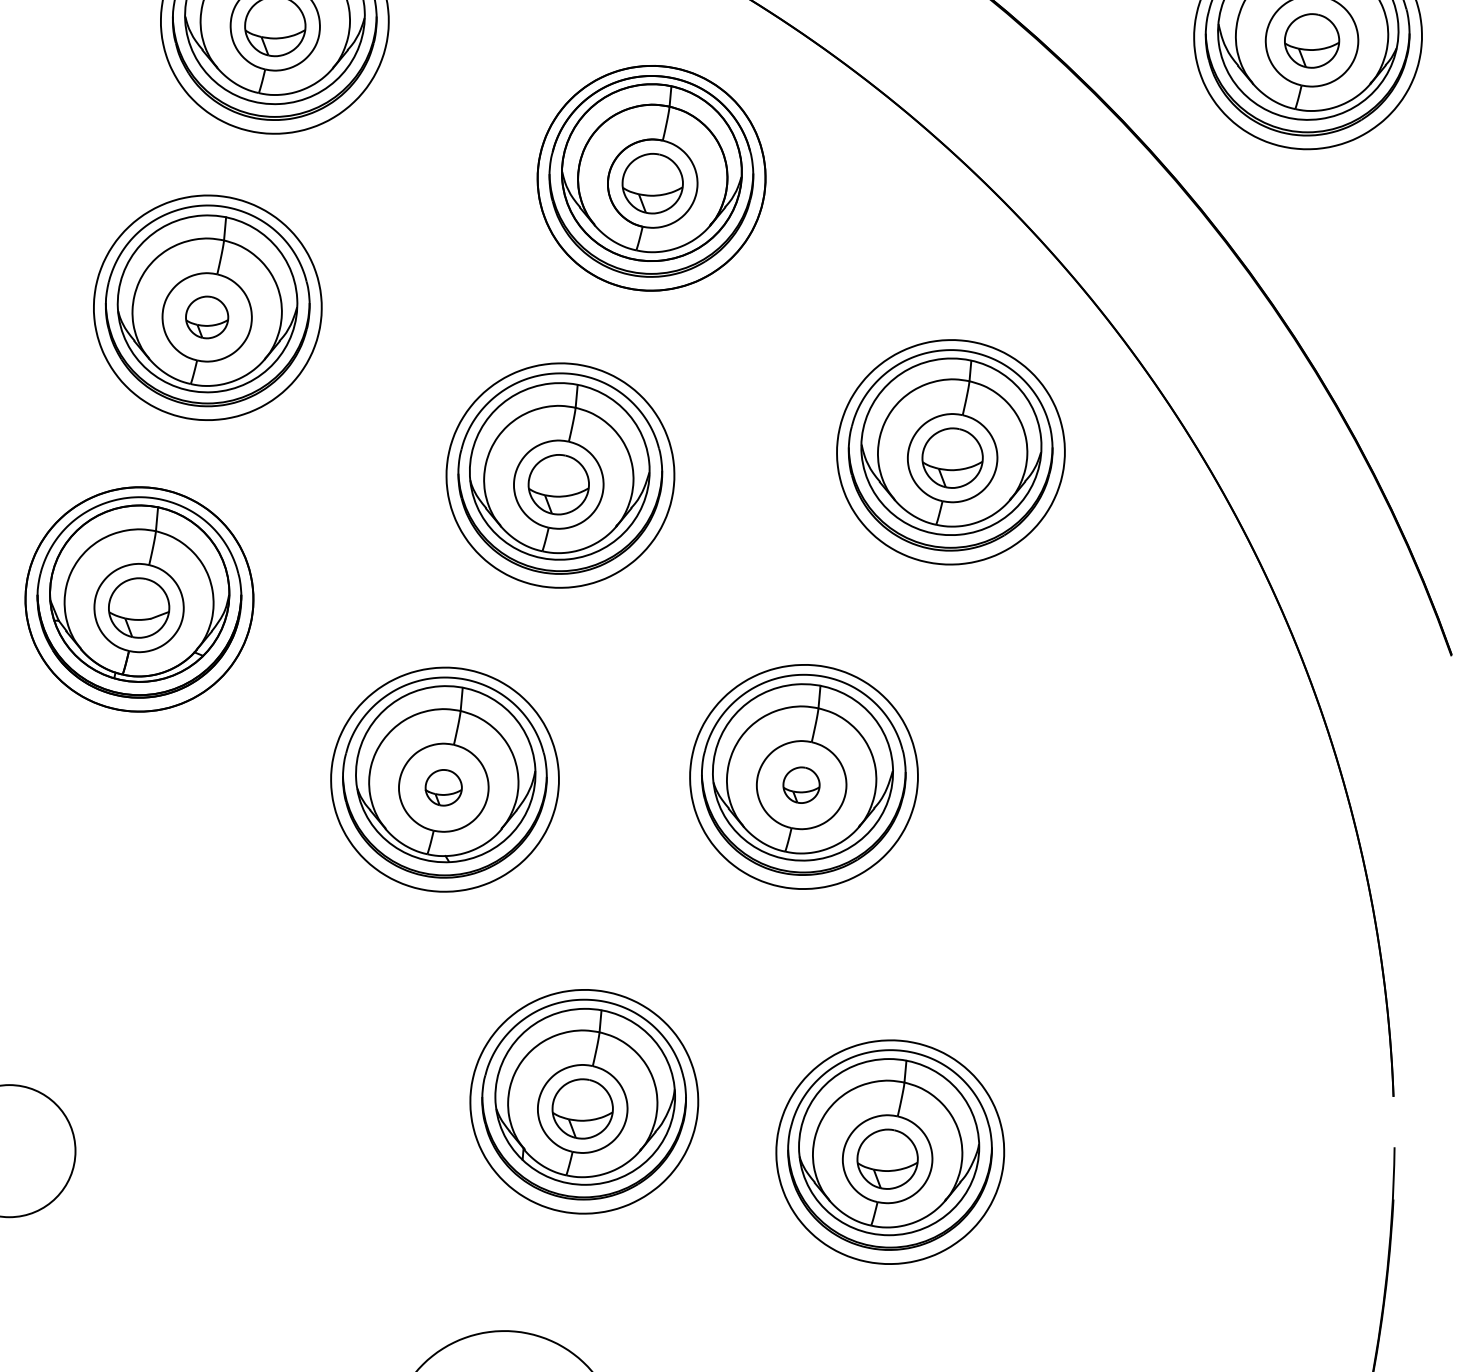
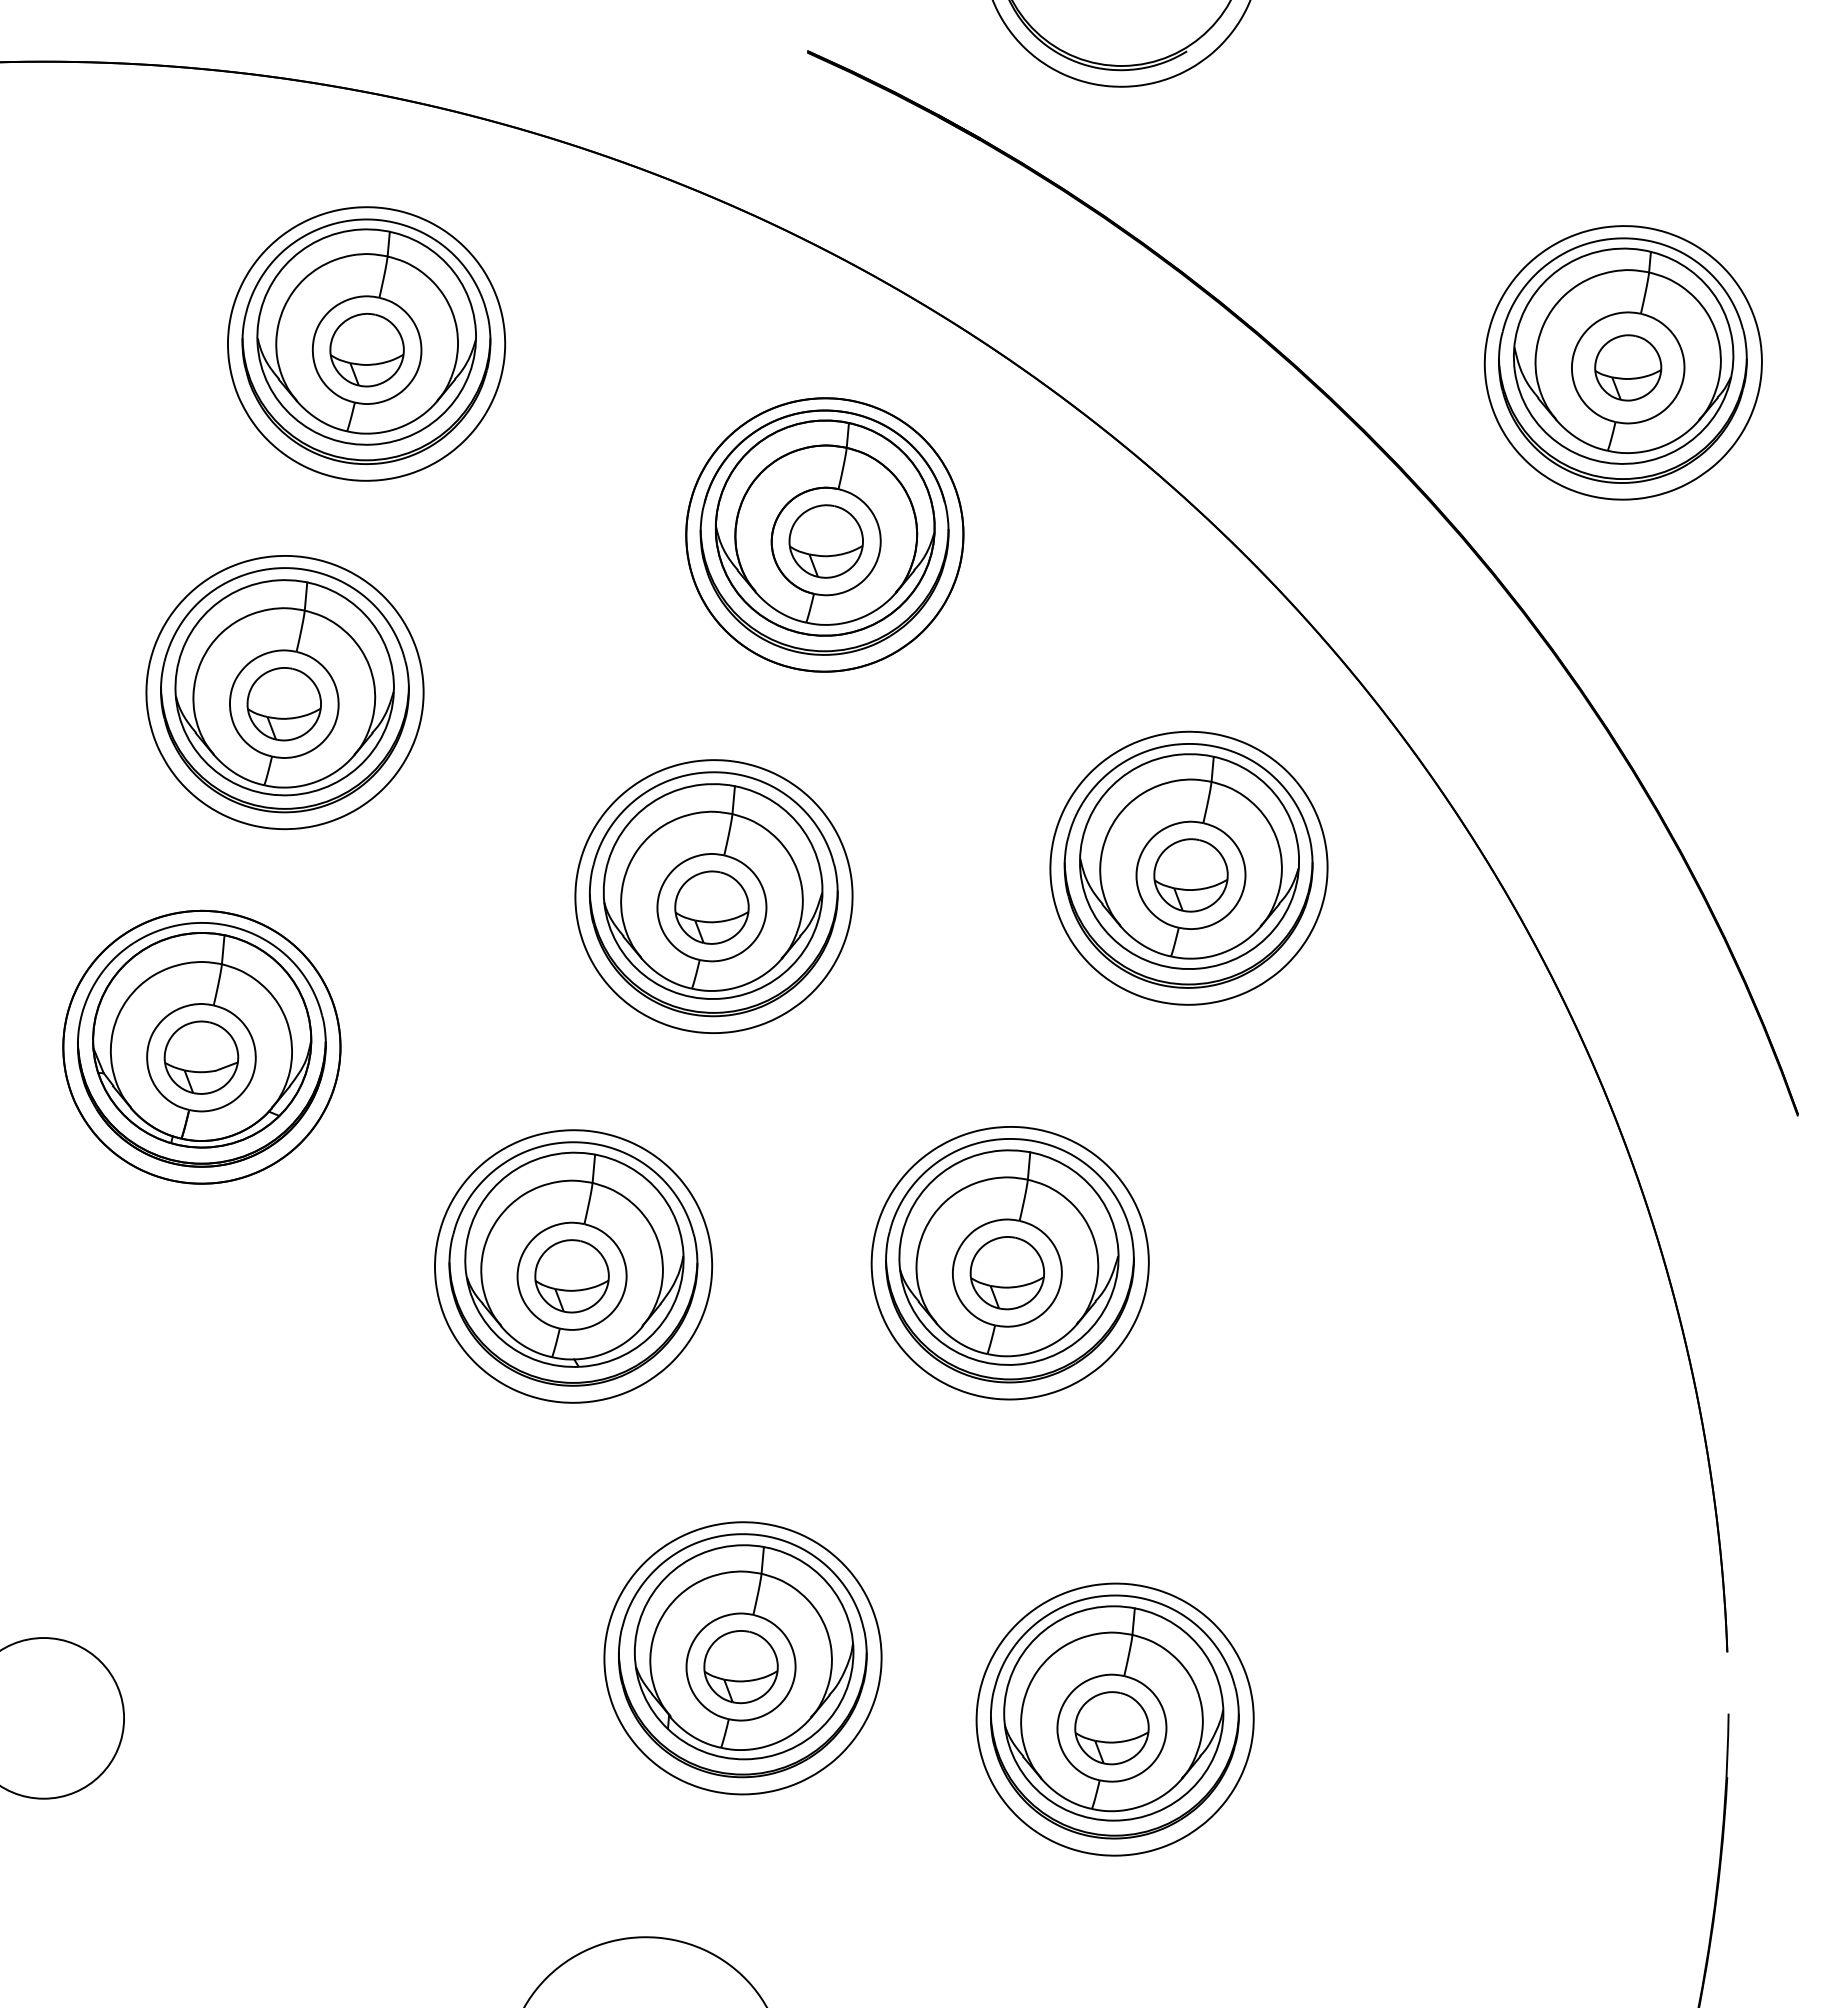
part: (206, 317) -> (283, 704), size x1.43
part: (800, 785) -> (1006, 1273), size x1.67
part: (443, 787) -> (571, 1276), size x1.67

